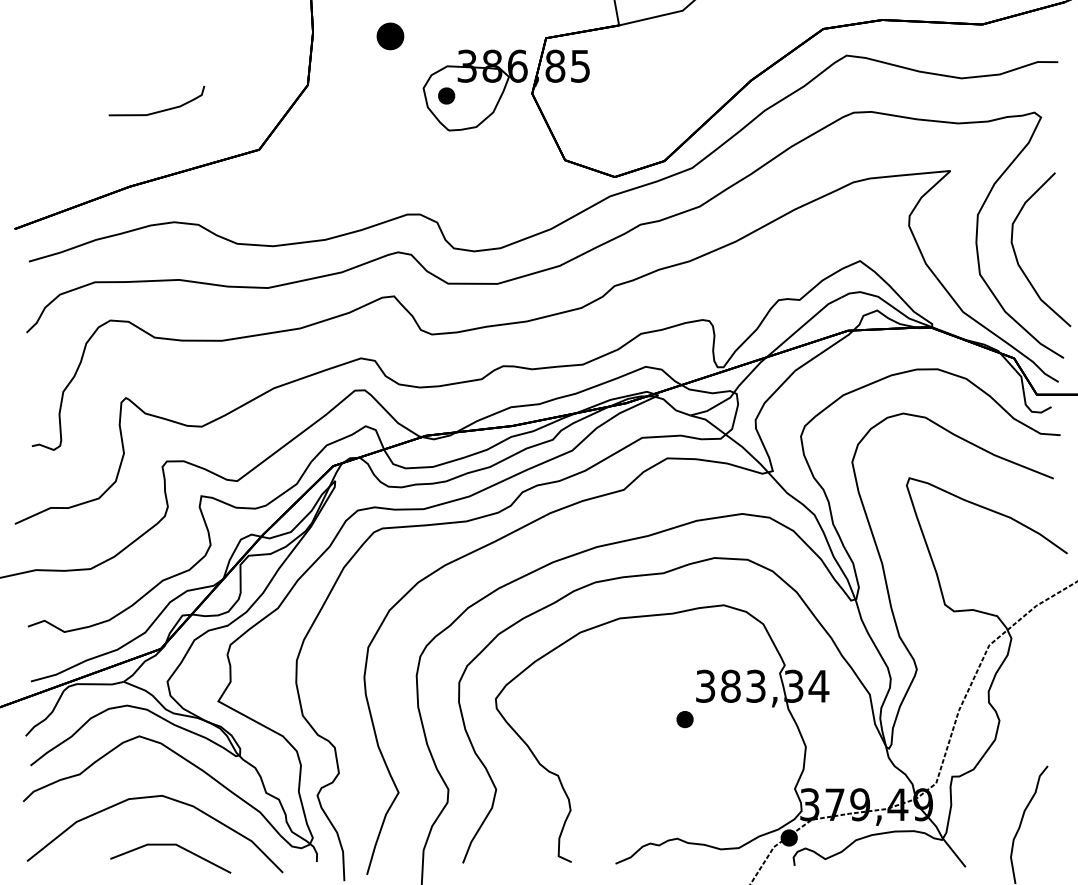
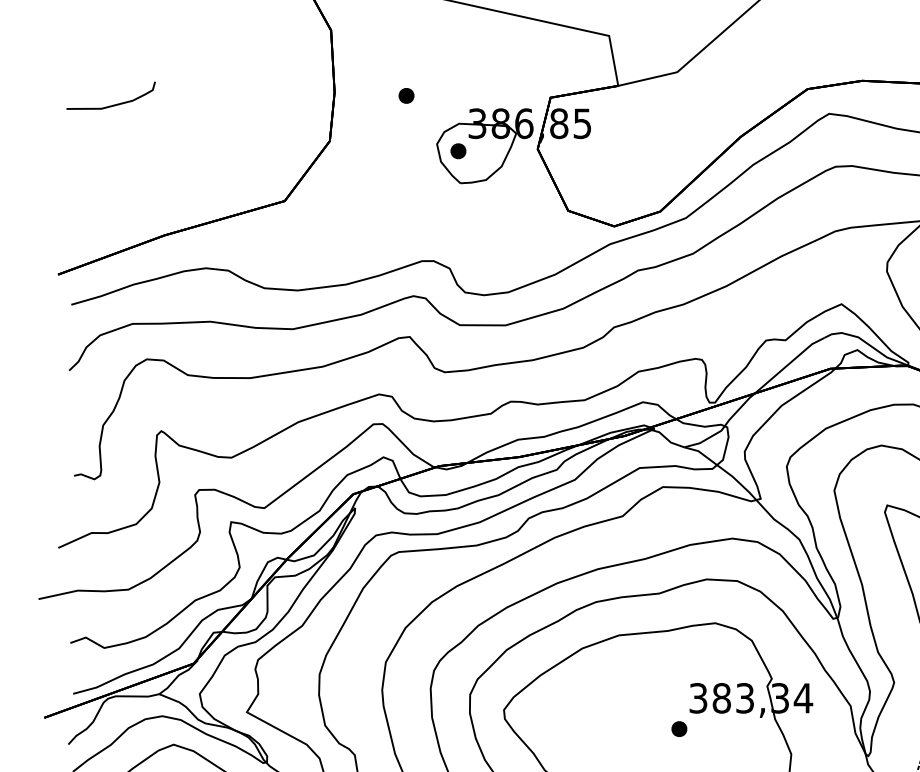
part: (390, 35) -> (406, 95), size x0.62
curve: (159, 110) -> (113, 104), moved

